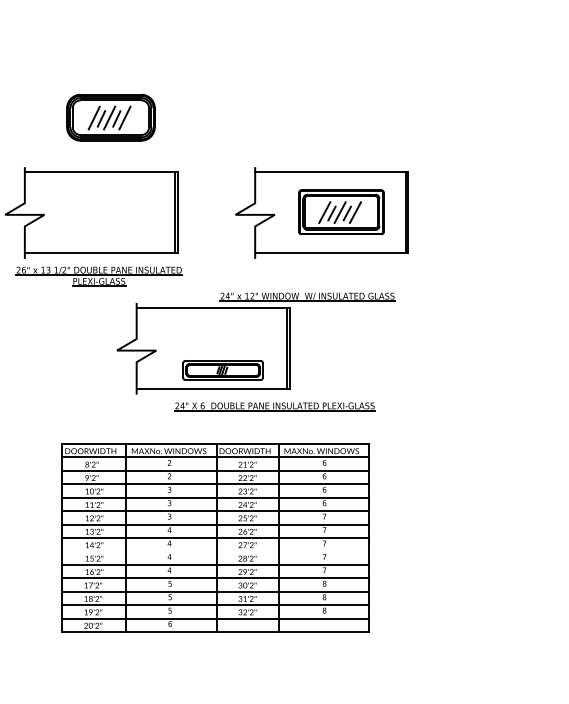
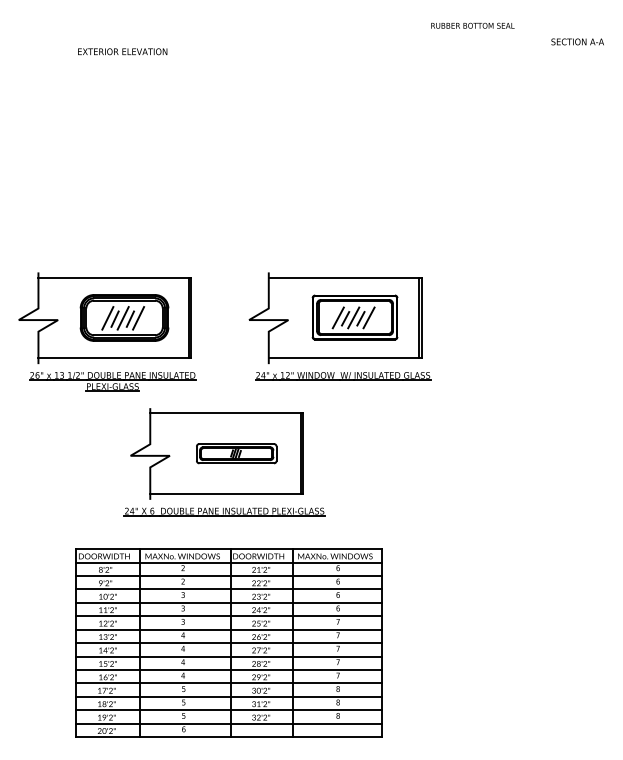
part: (110, 117) -> (124, 317), moved
part: (307, 297) -> (343, 376), moved
part: (222, 370) -> (236, 453), moved
part: (274, 406) -> (224, 511), moved
line: (214, 551) -> (228, 656), added

